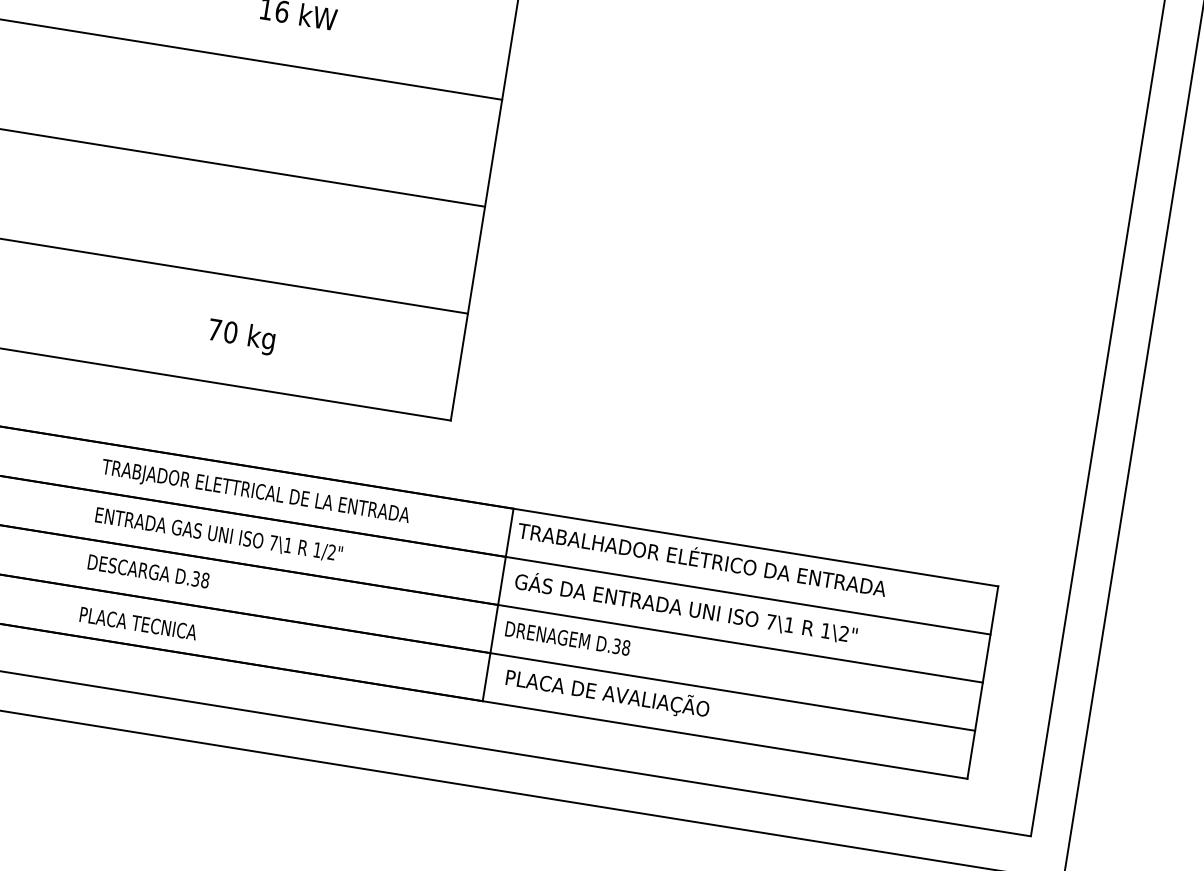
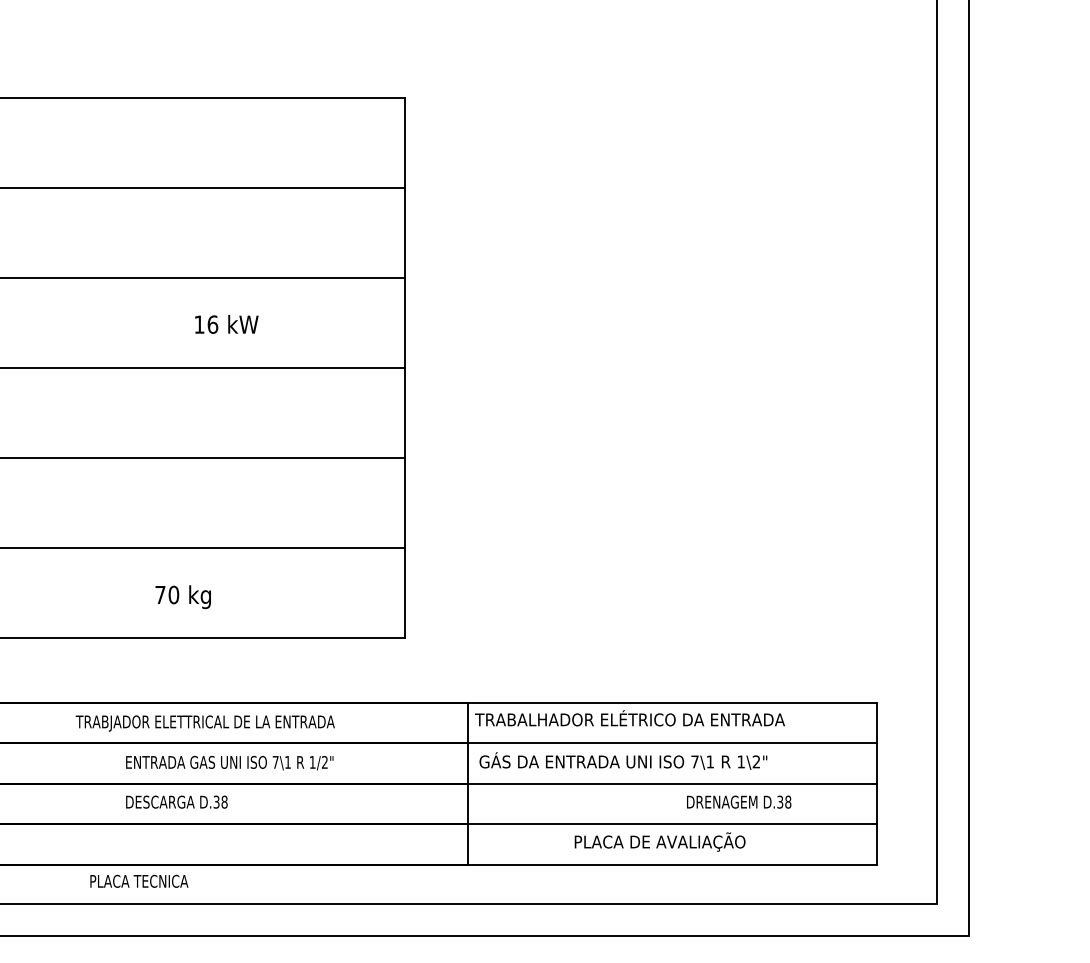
text: (240, 337) -> (182, 597), moved
text: (254, 492) -> (204, 723), moved
text: (138, 622) -> (139, 880), moved
text: (568, 637) -> (739, 801), moved
text: (607, 692) -> (659, 841), moved

